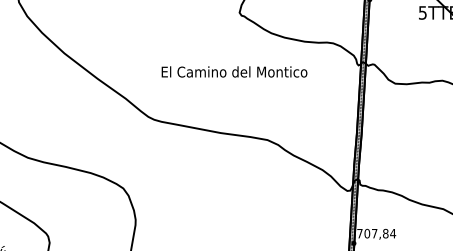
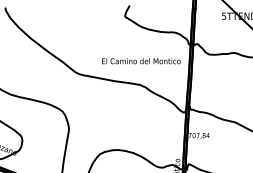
text: (234, 72) -> (141, 61), moved

